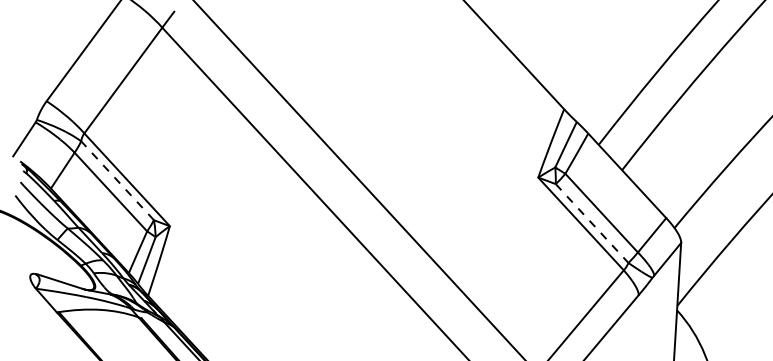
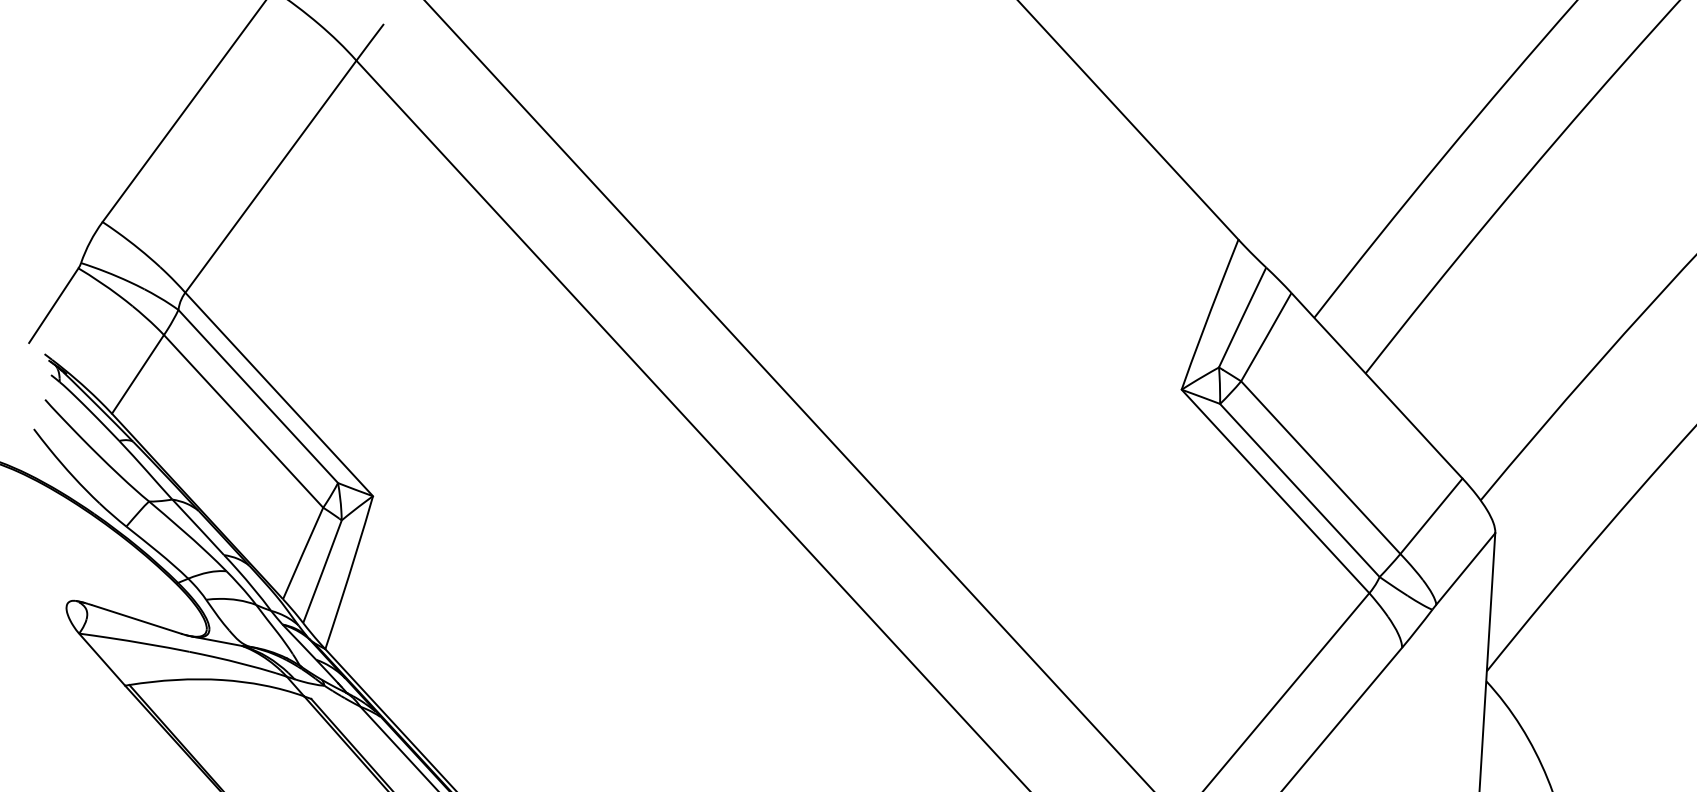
line: (117, 180) -> (258, 396), dashed -> solid
line: (592, 223) -> (1300, 490), dashed -> solid

